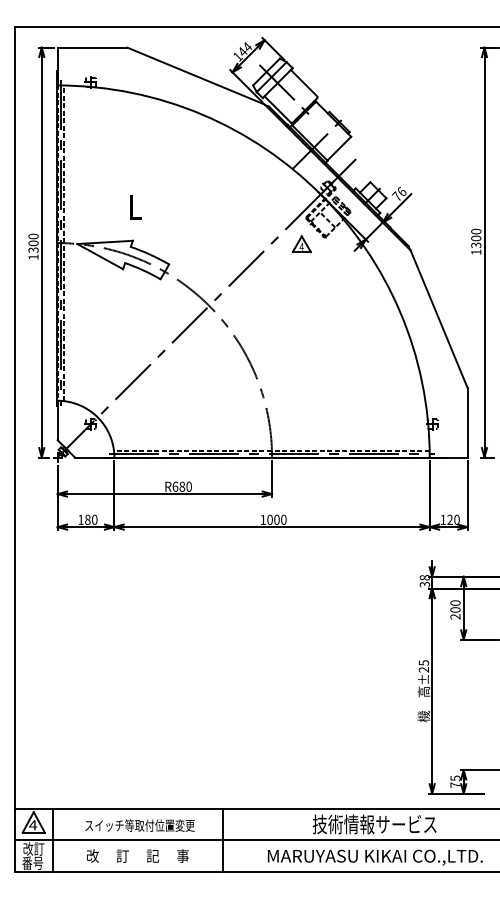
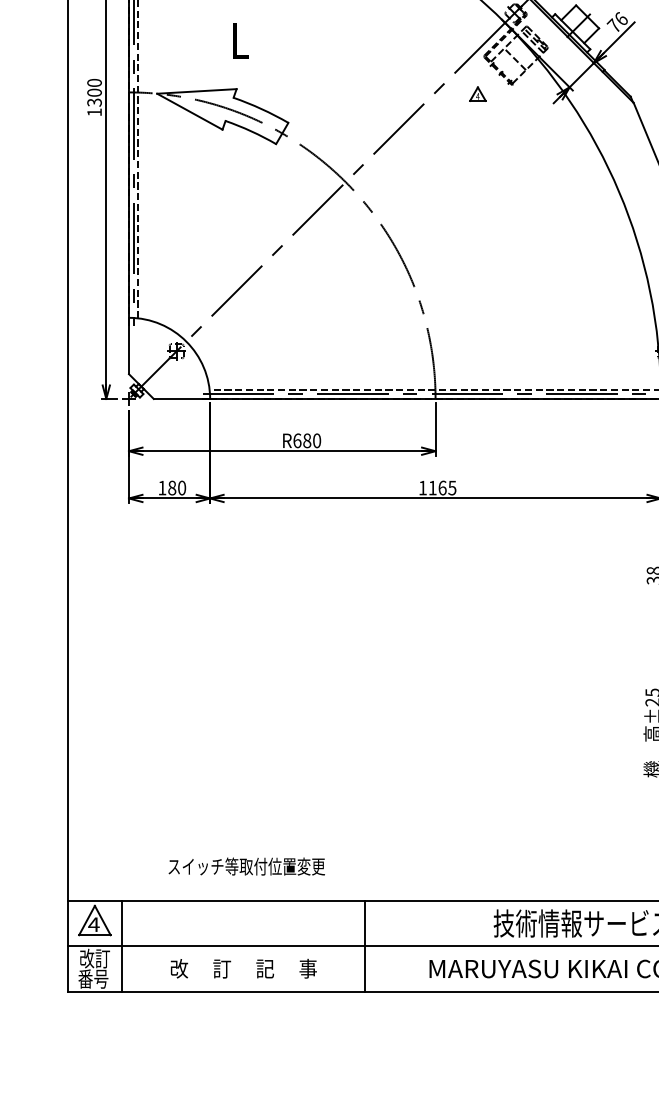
part: (301, 244) -> (477, 94), size x0.6
text: (276, 519) -> (441, 487), 1000 -> 1165
text: (139, 825) -> (246, 866), moved

